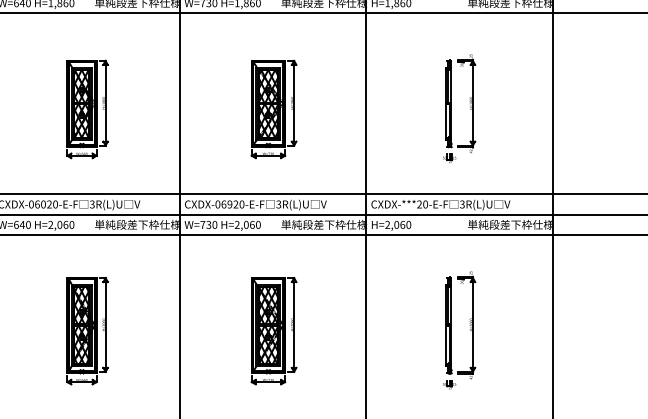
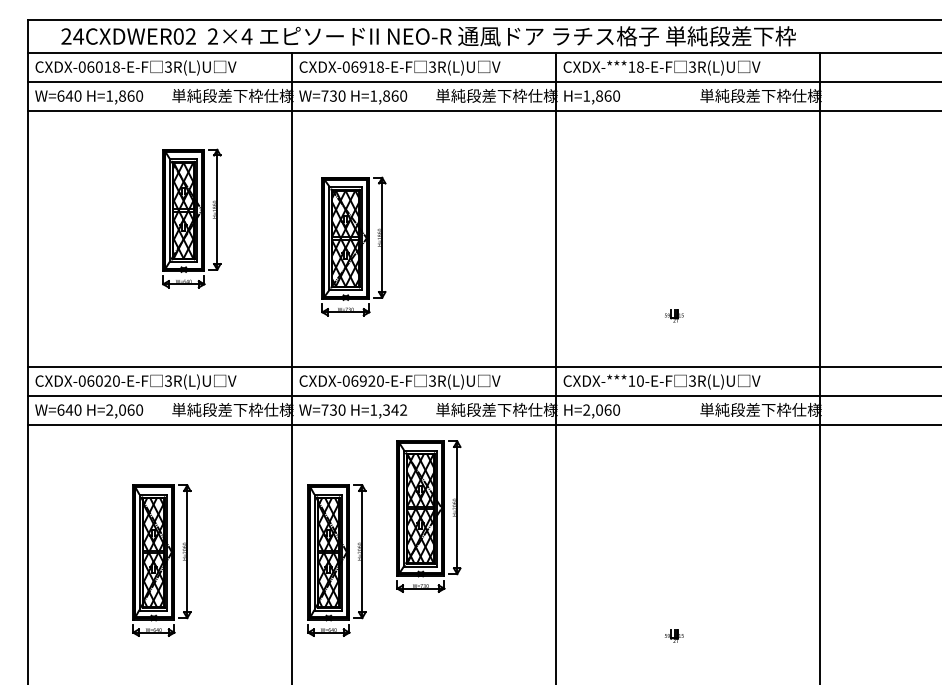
part: (451, 103) -> (677, 238), removed
part: (87, 109) -> (191, 218), moved
part: (273, 109) -> (353, 246), moved
text: (419, 204) -> (631, 380), CXDX-***20-E-F -> CXDX-***10-E-F
text: (247, 224) -> (388, 409), H=2,060 -> H=1,342
part: (451, 324) -> (677, 551), removed
part: (210, 331) -> (336, 560), added
part: (273, 331) -> (428, 516), moved

